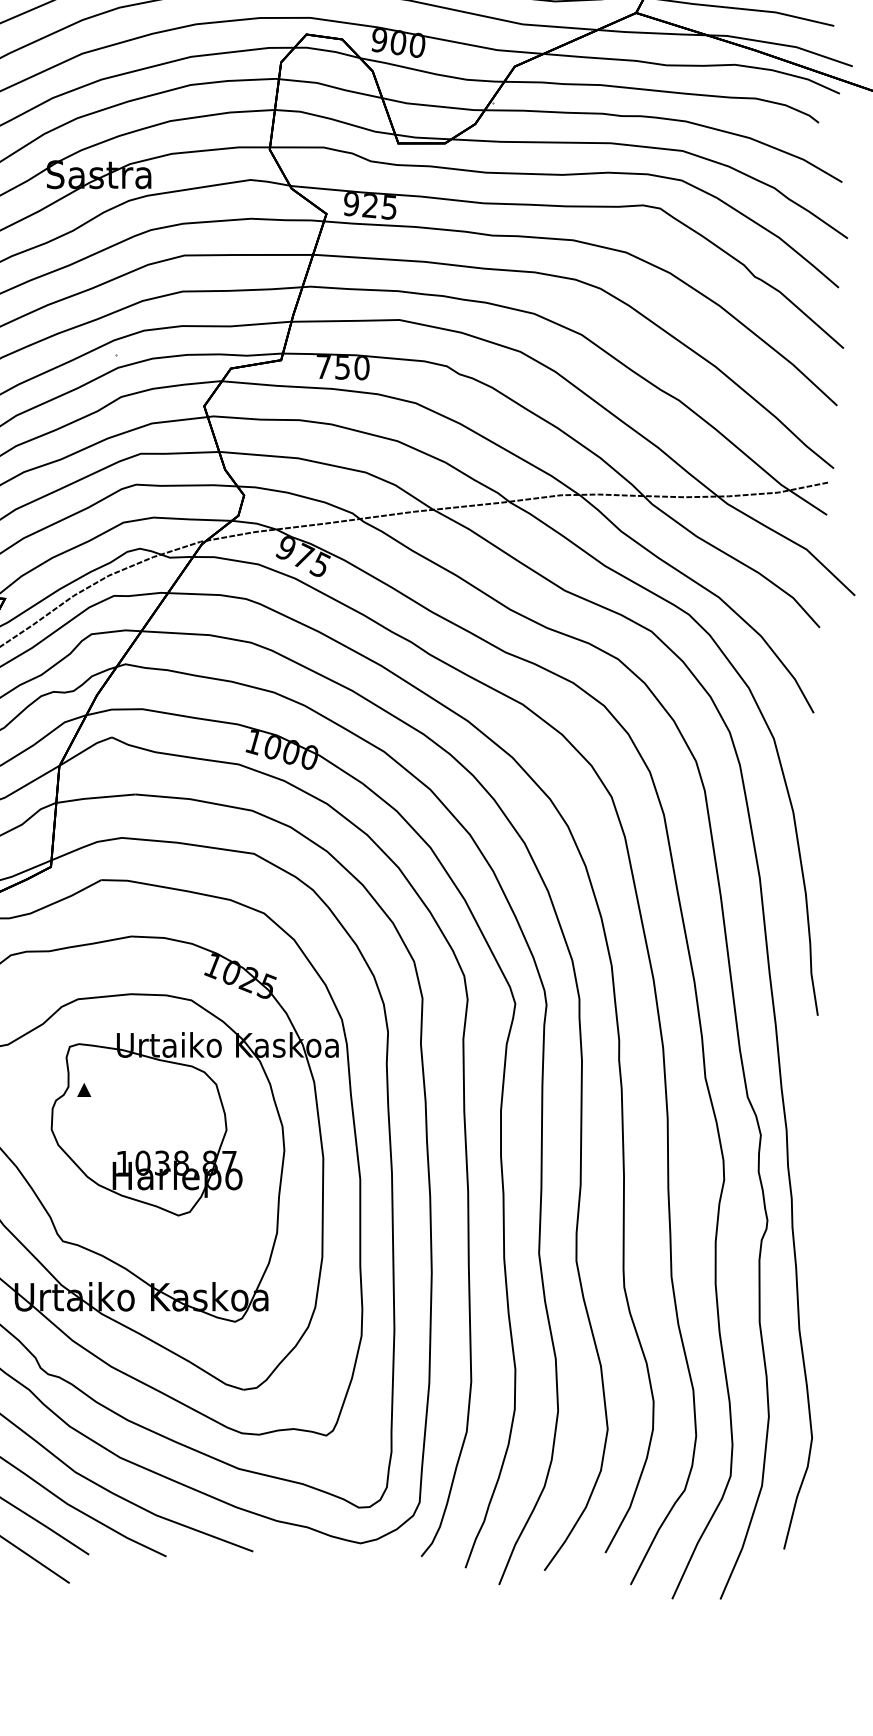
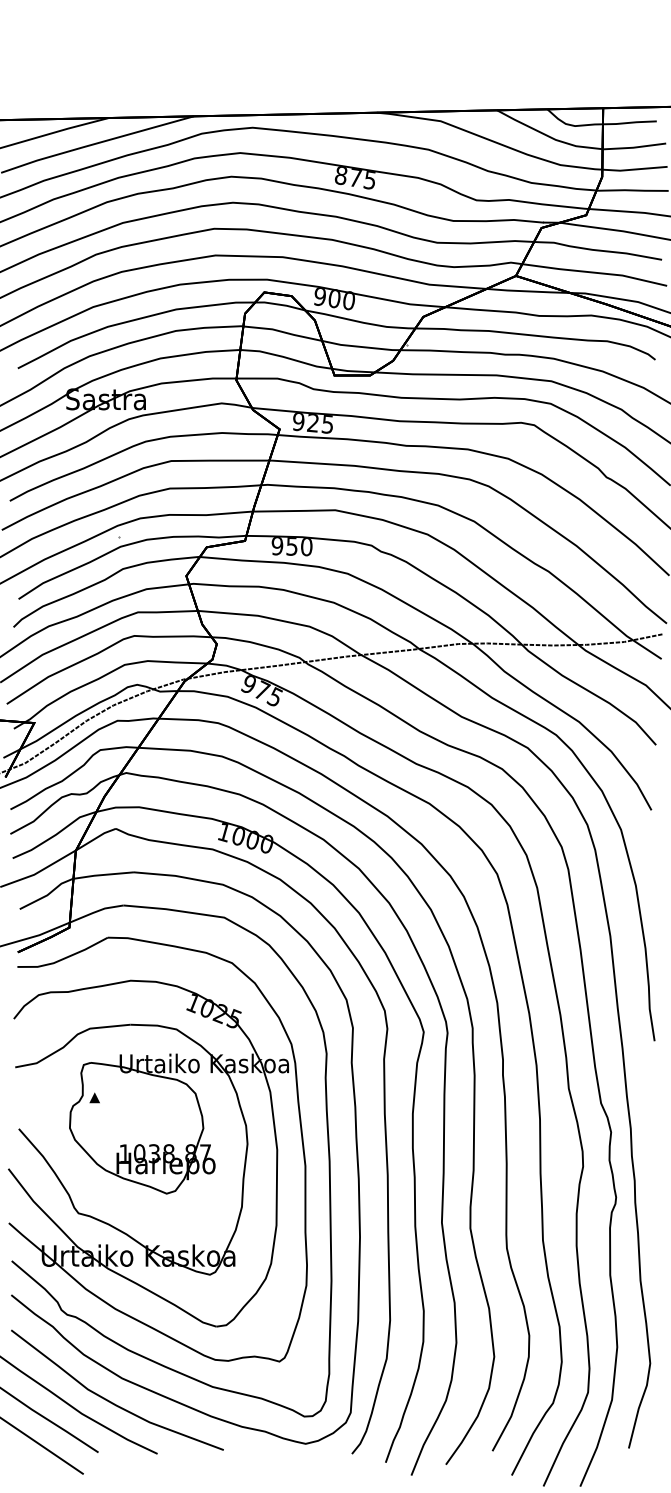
text: (323, 367) -> (277, 546), 750 -> 950

